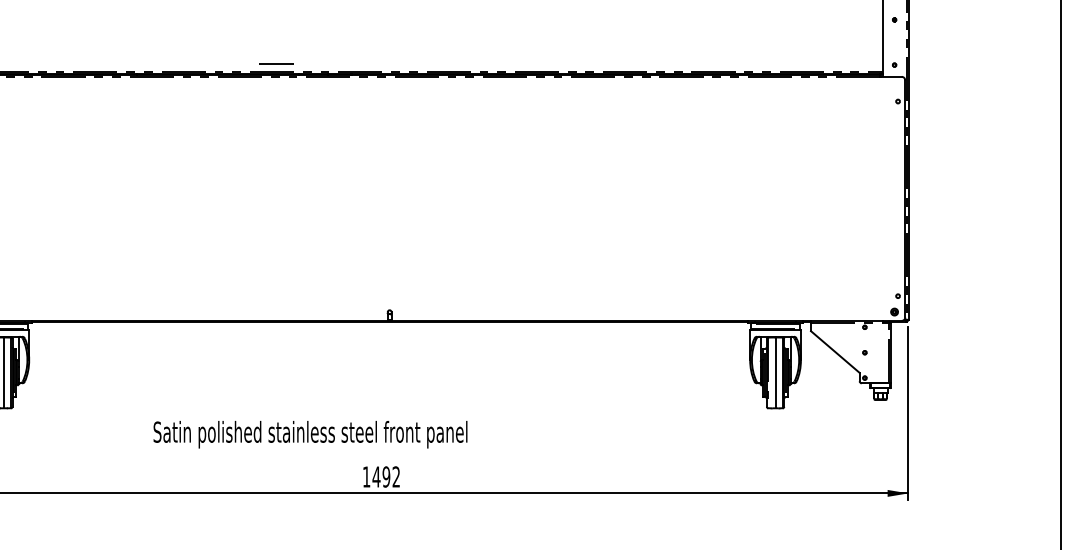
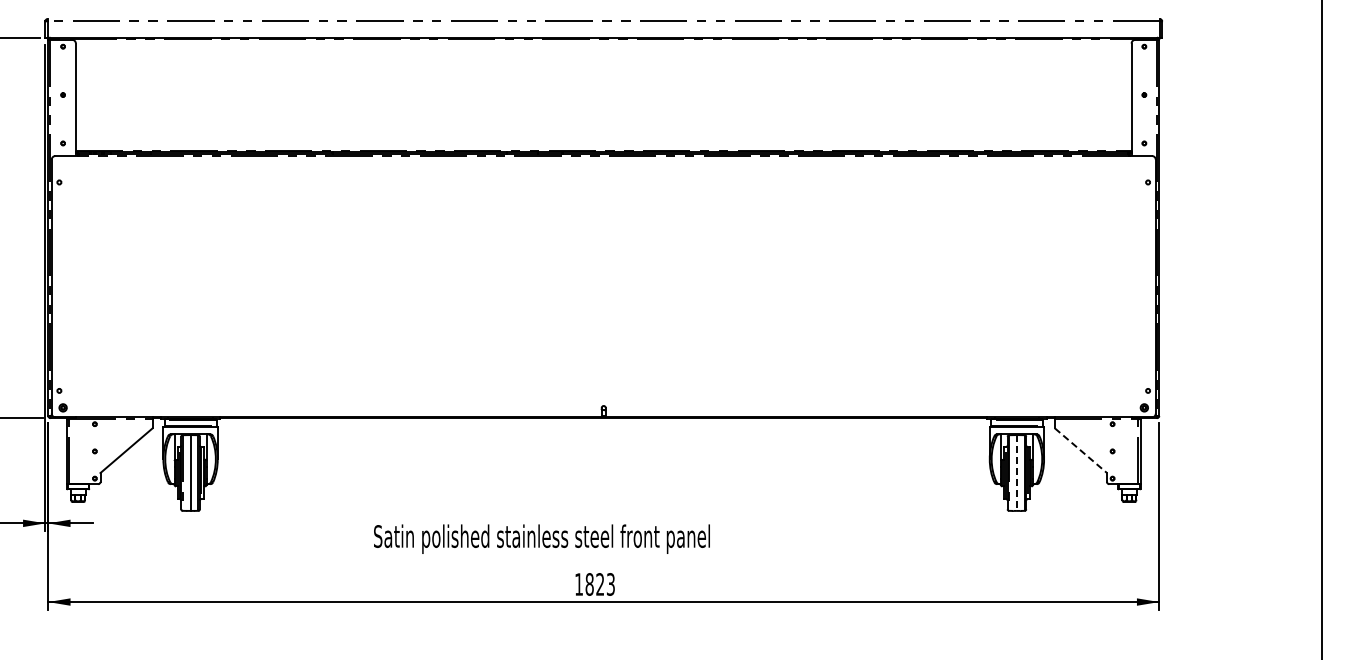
line: (276, 63) -> (482, 141), removed
line: (835, 352) -> (1081, 451), solid -> dashed
line: (775, 372) -> (1016, 472), solid -> dashed
text: (310, 434) -> (541, 538), moved
text: (385, 477) -> (599, 584), 1492 -> 1823

